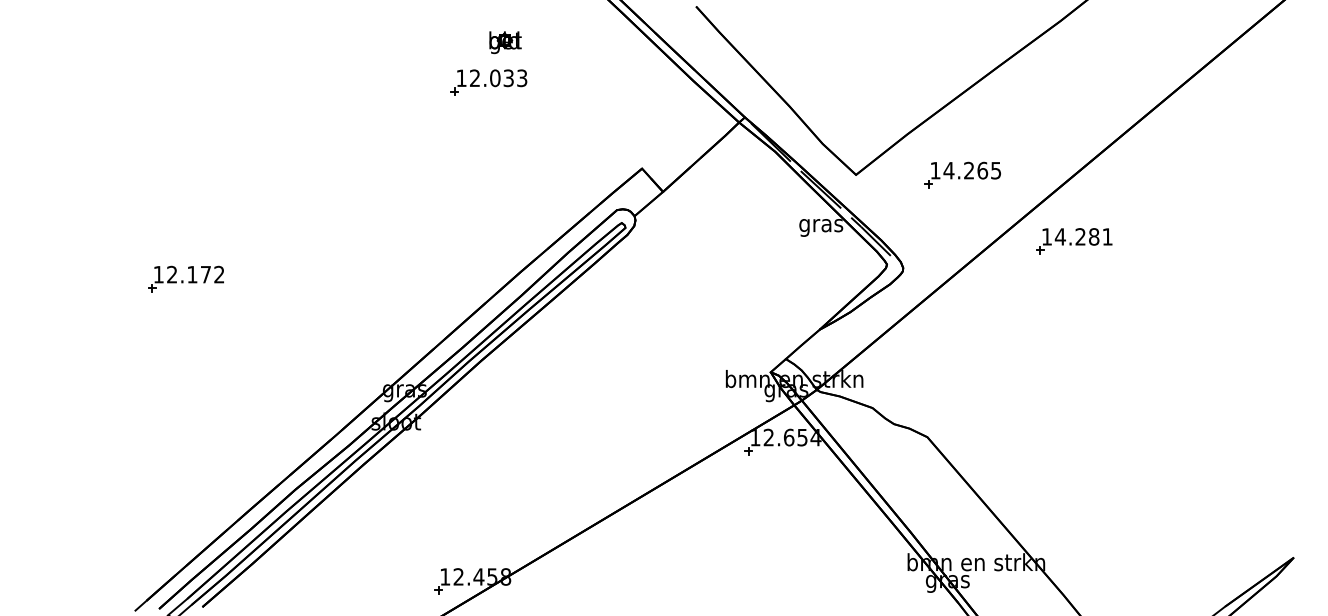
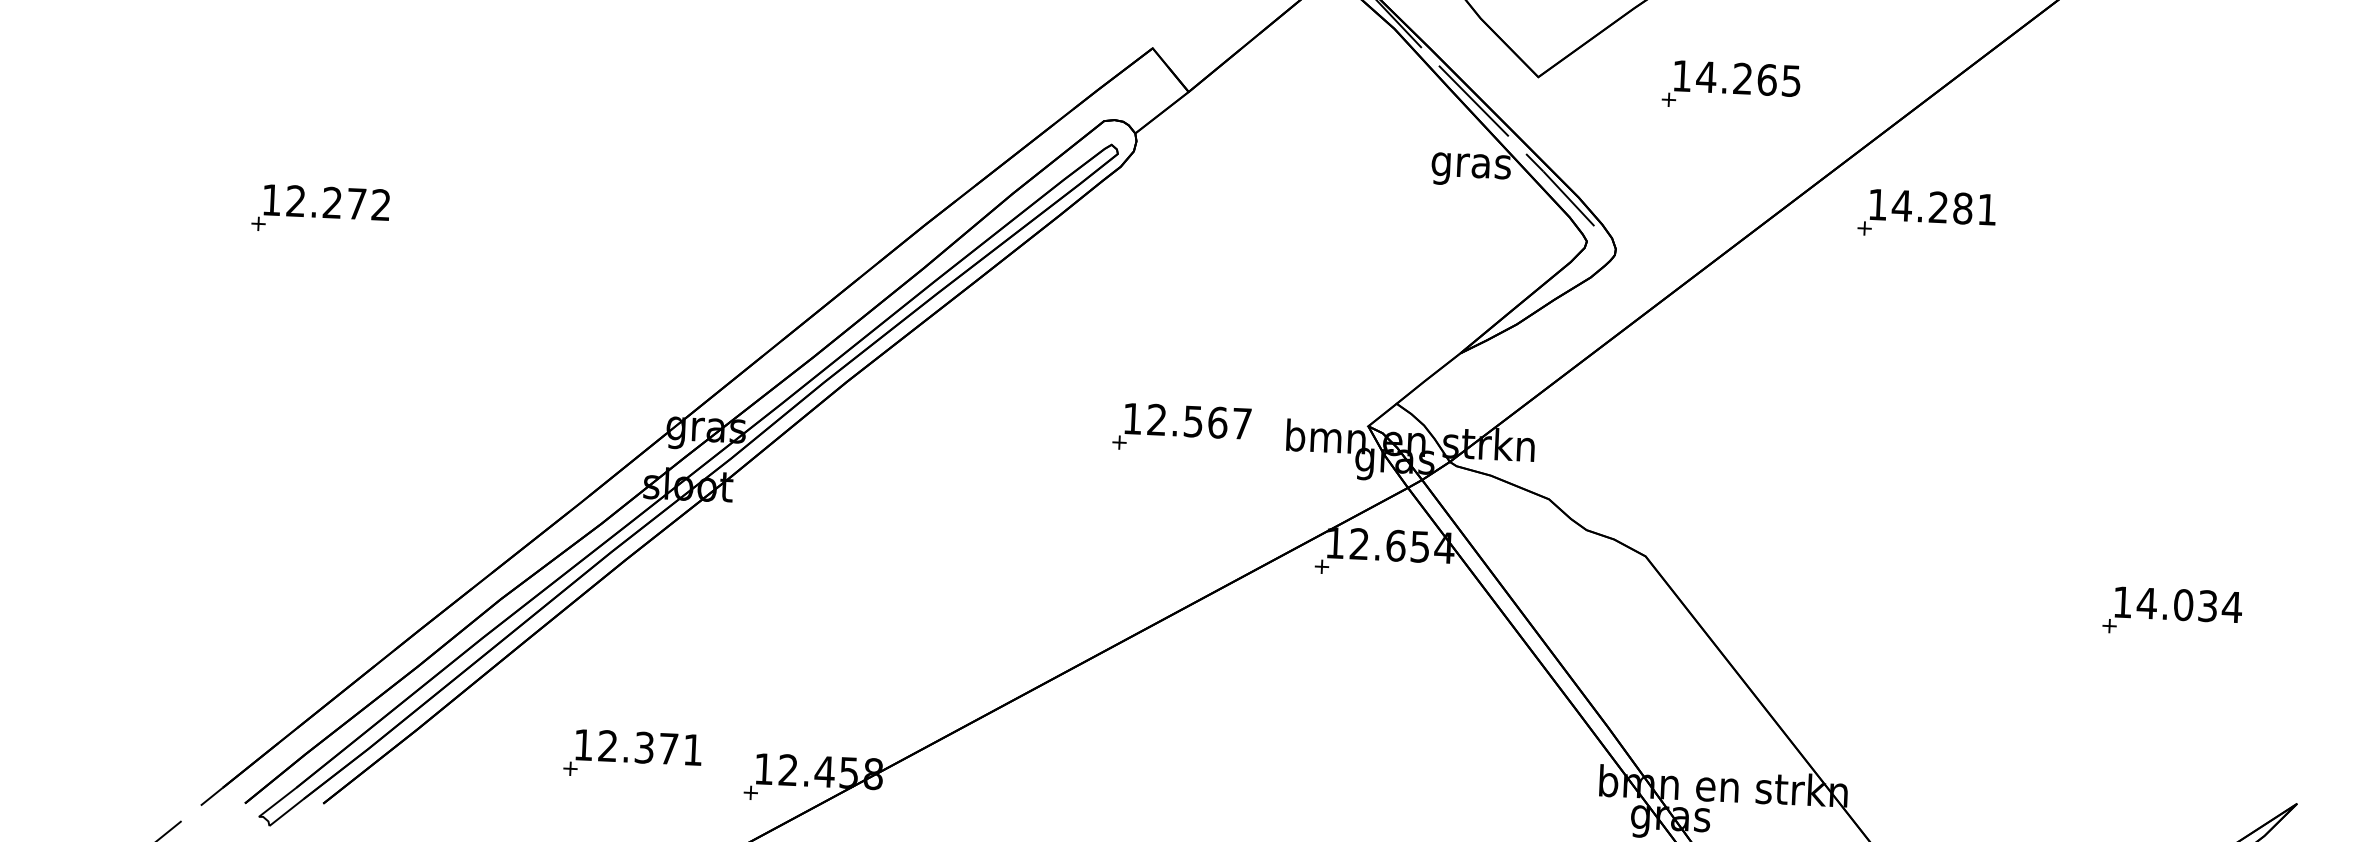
text: (192, 274) -> (332, 202), 12.172 -> 12.272
part: (667, 378) -> (1181, 429), added
part: (1219, 454) -> (2171, 611), added
part: (372, 572) -> (633, 755), added

